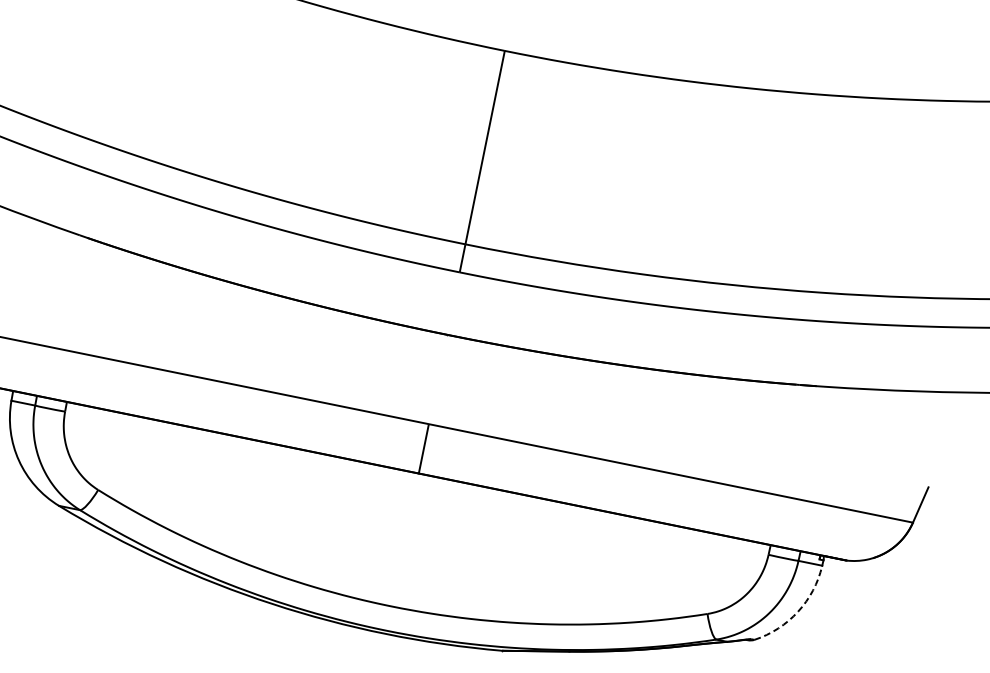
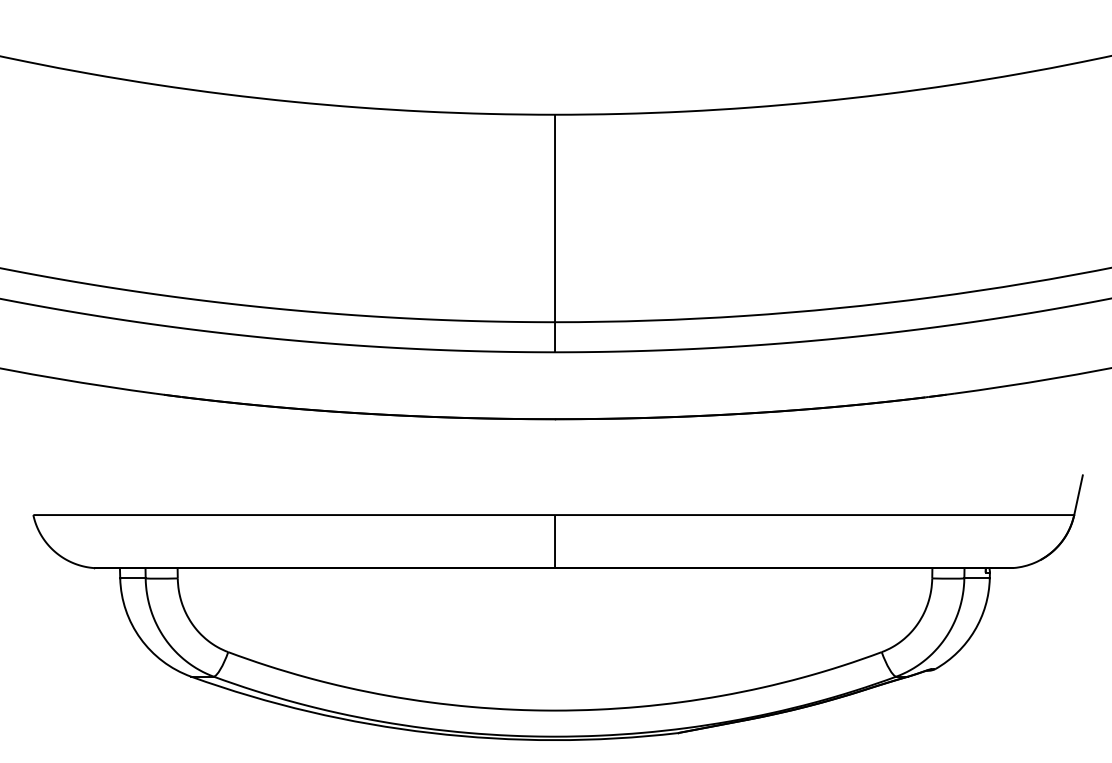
arc: (798, 611) -> (974, 630), dashed -> solid

